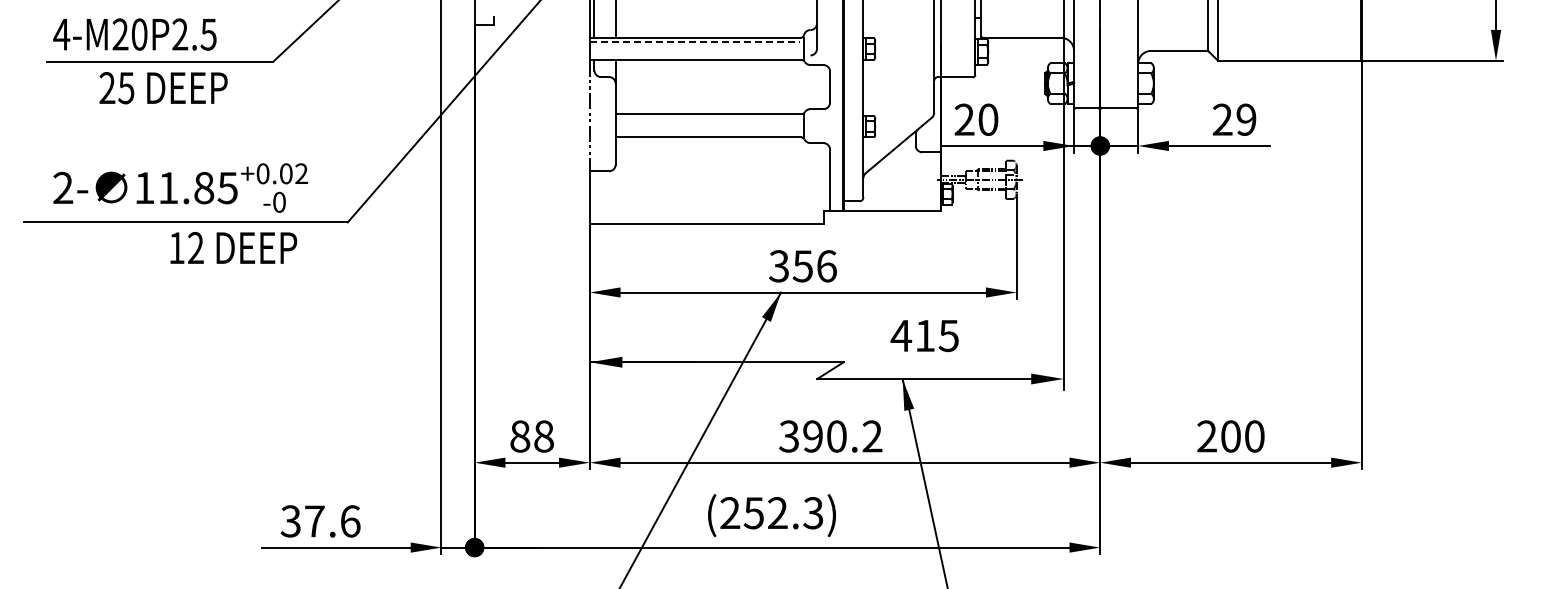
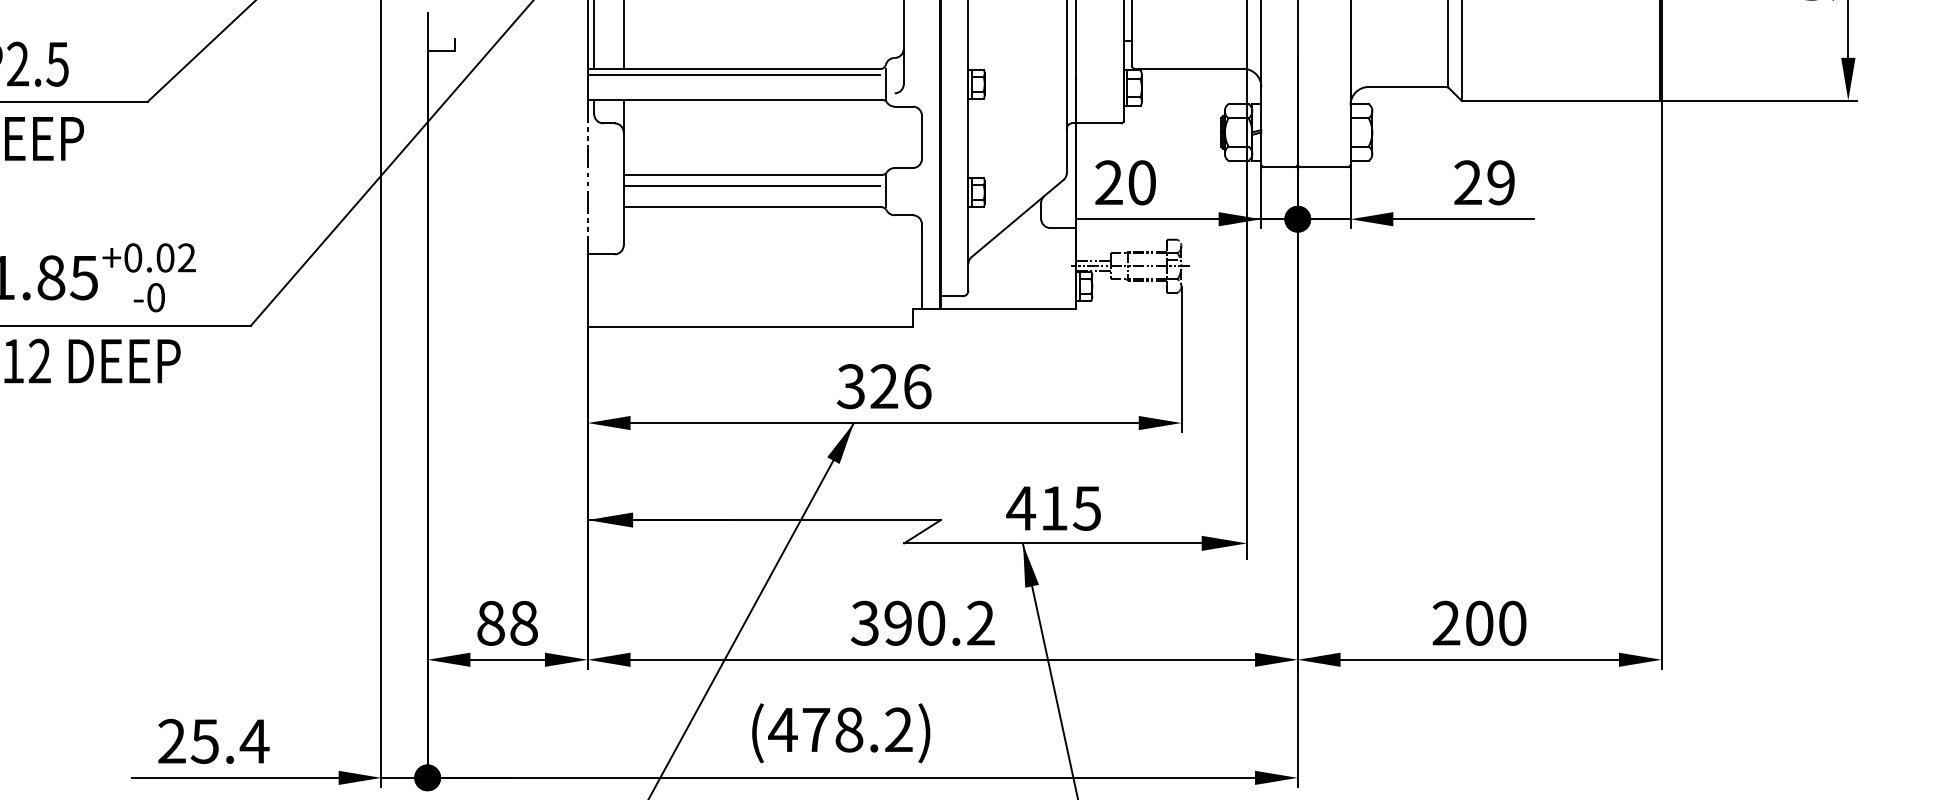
line: (695, 42) -> (734, 75), dashed -> solid
line: (707, 122) -> (751, 186), added
text: (802, 266) -> (883, 386), 356 -> 326
text: (924, 336) -> (1053, 509), moved
text: (771, 513) -> (840, 730), (252.3) -> (478.2)
text: (320, 521) -> (213, 741), 37.6 -> 25.4

